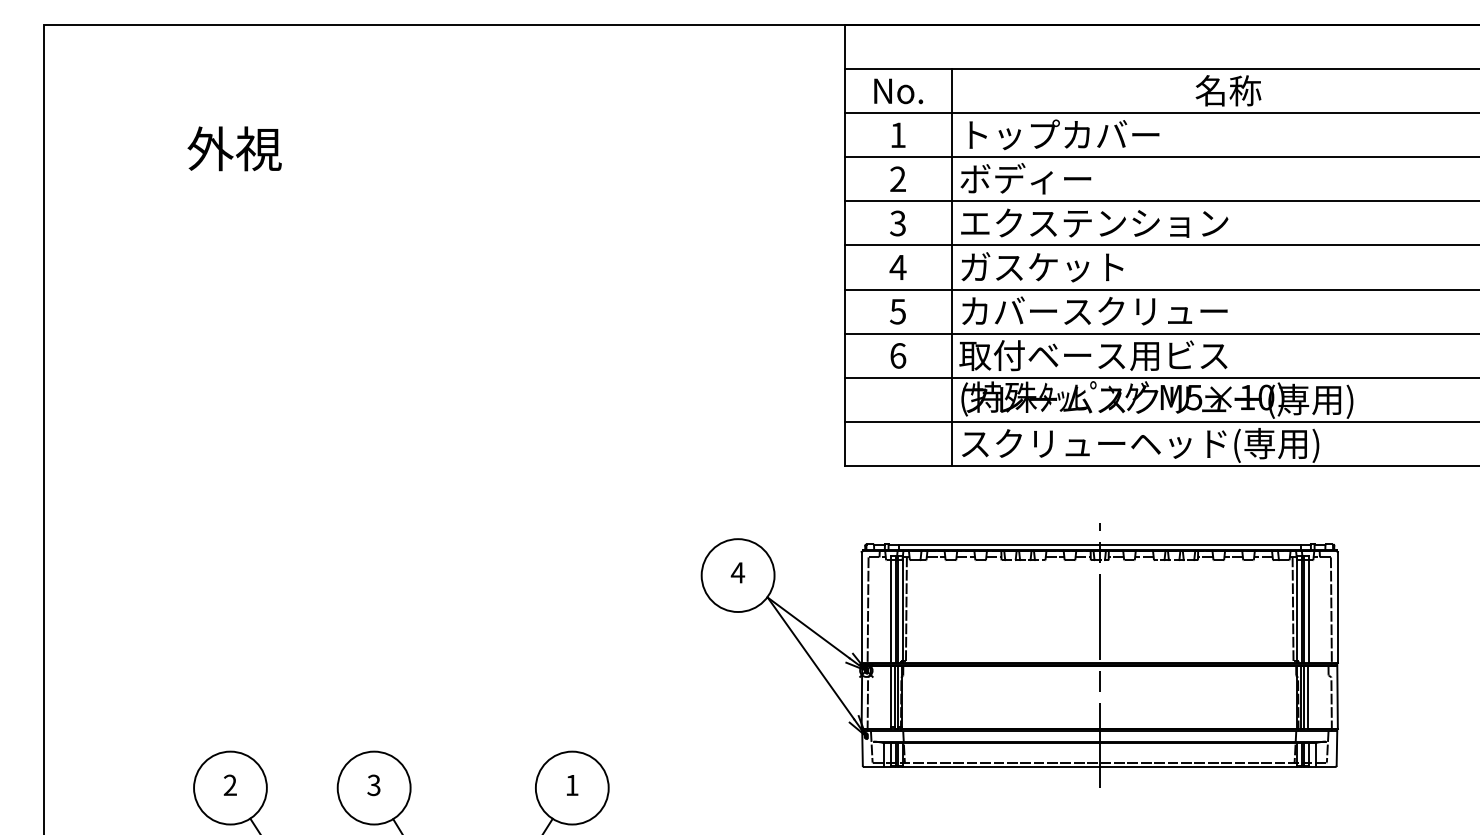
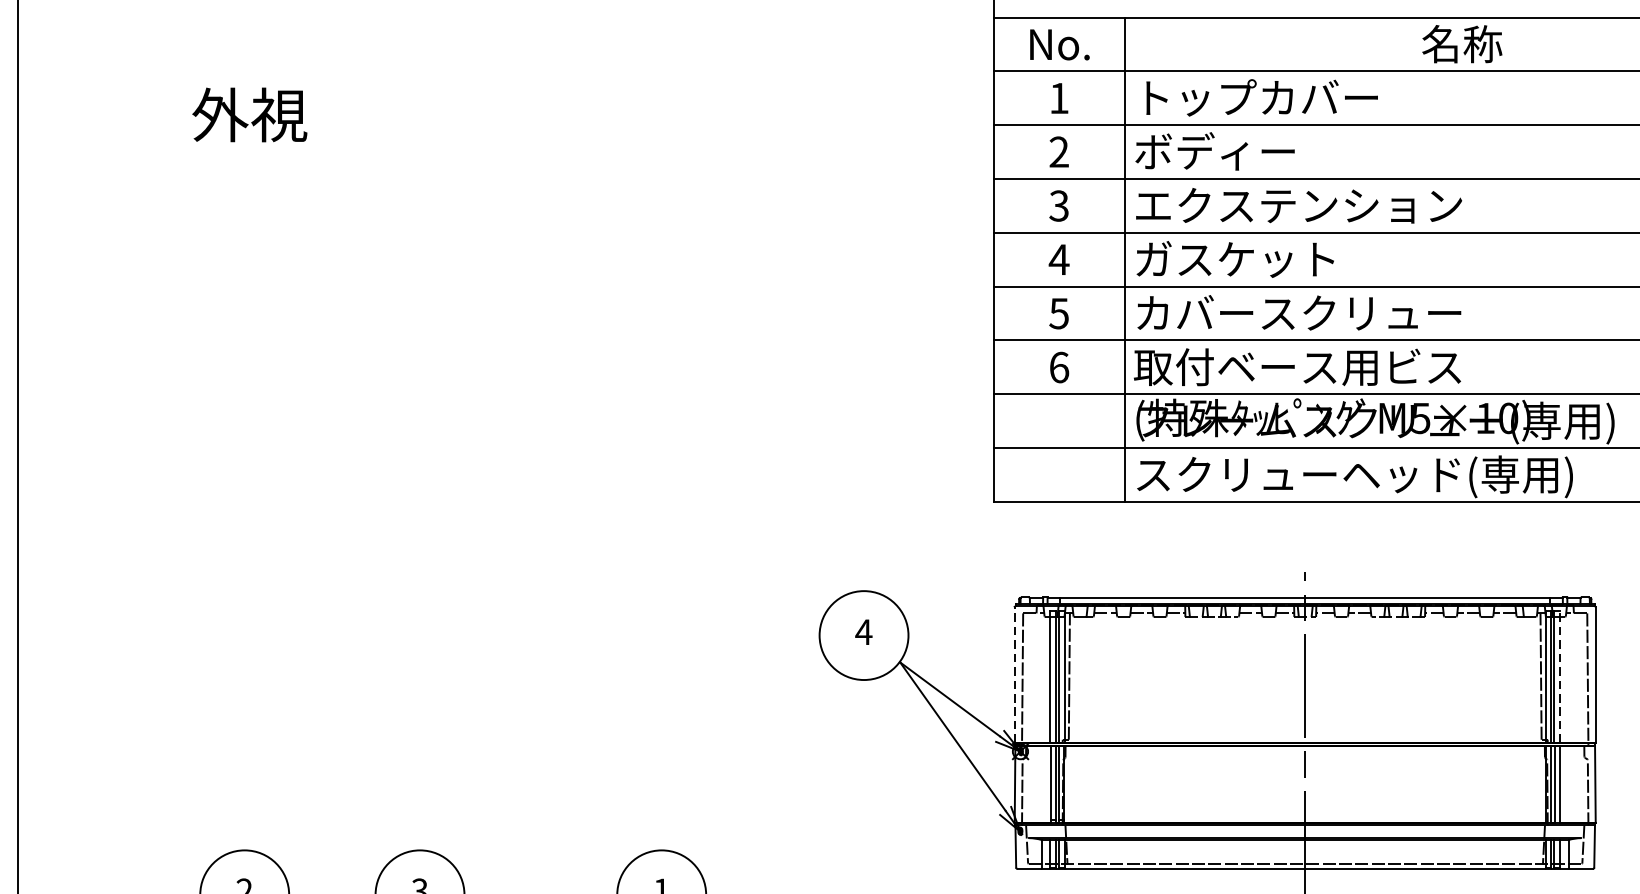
line: (861, 607) -> (1014, 674), solid -> dashed
line: (1308, 609) -> (1559, 676), solid -> dashed

